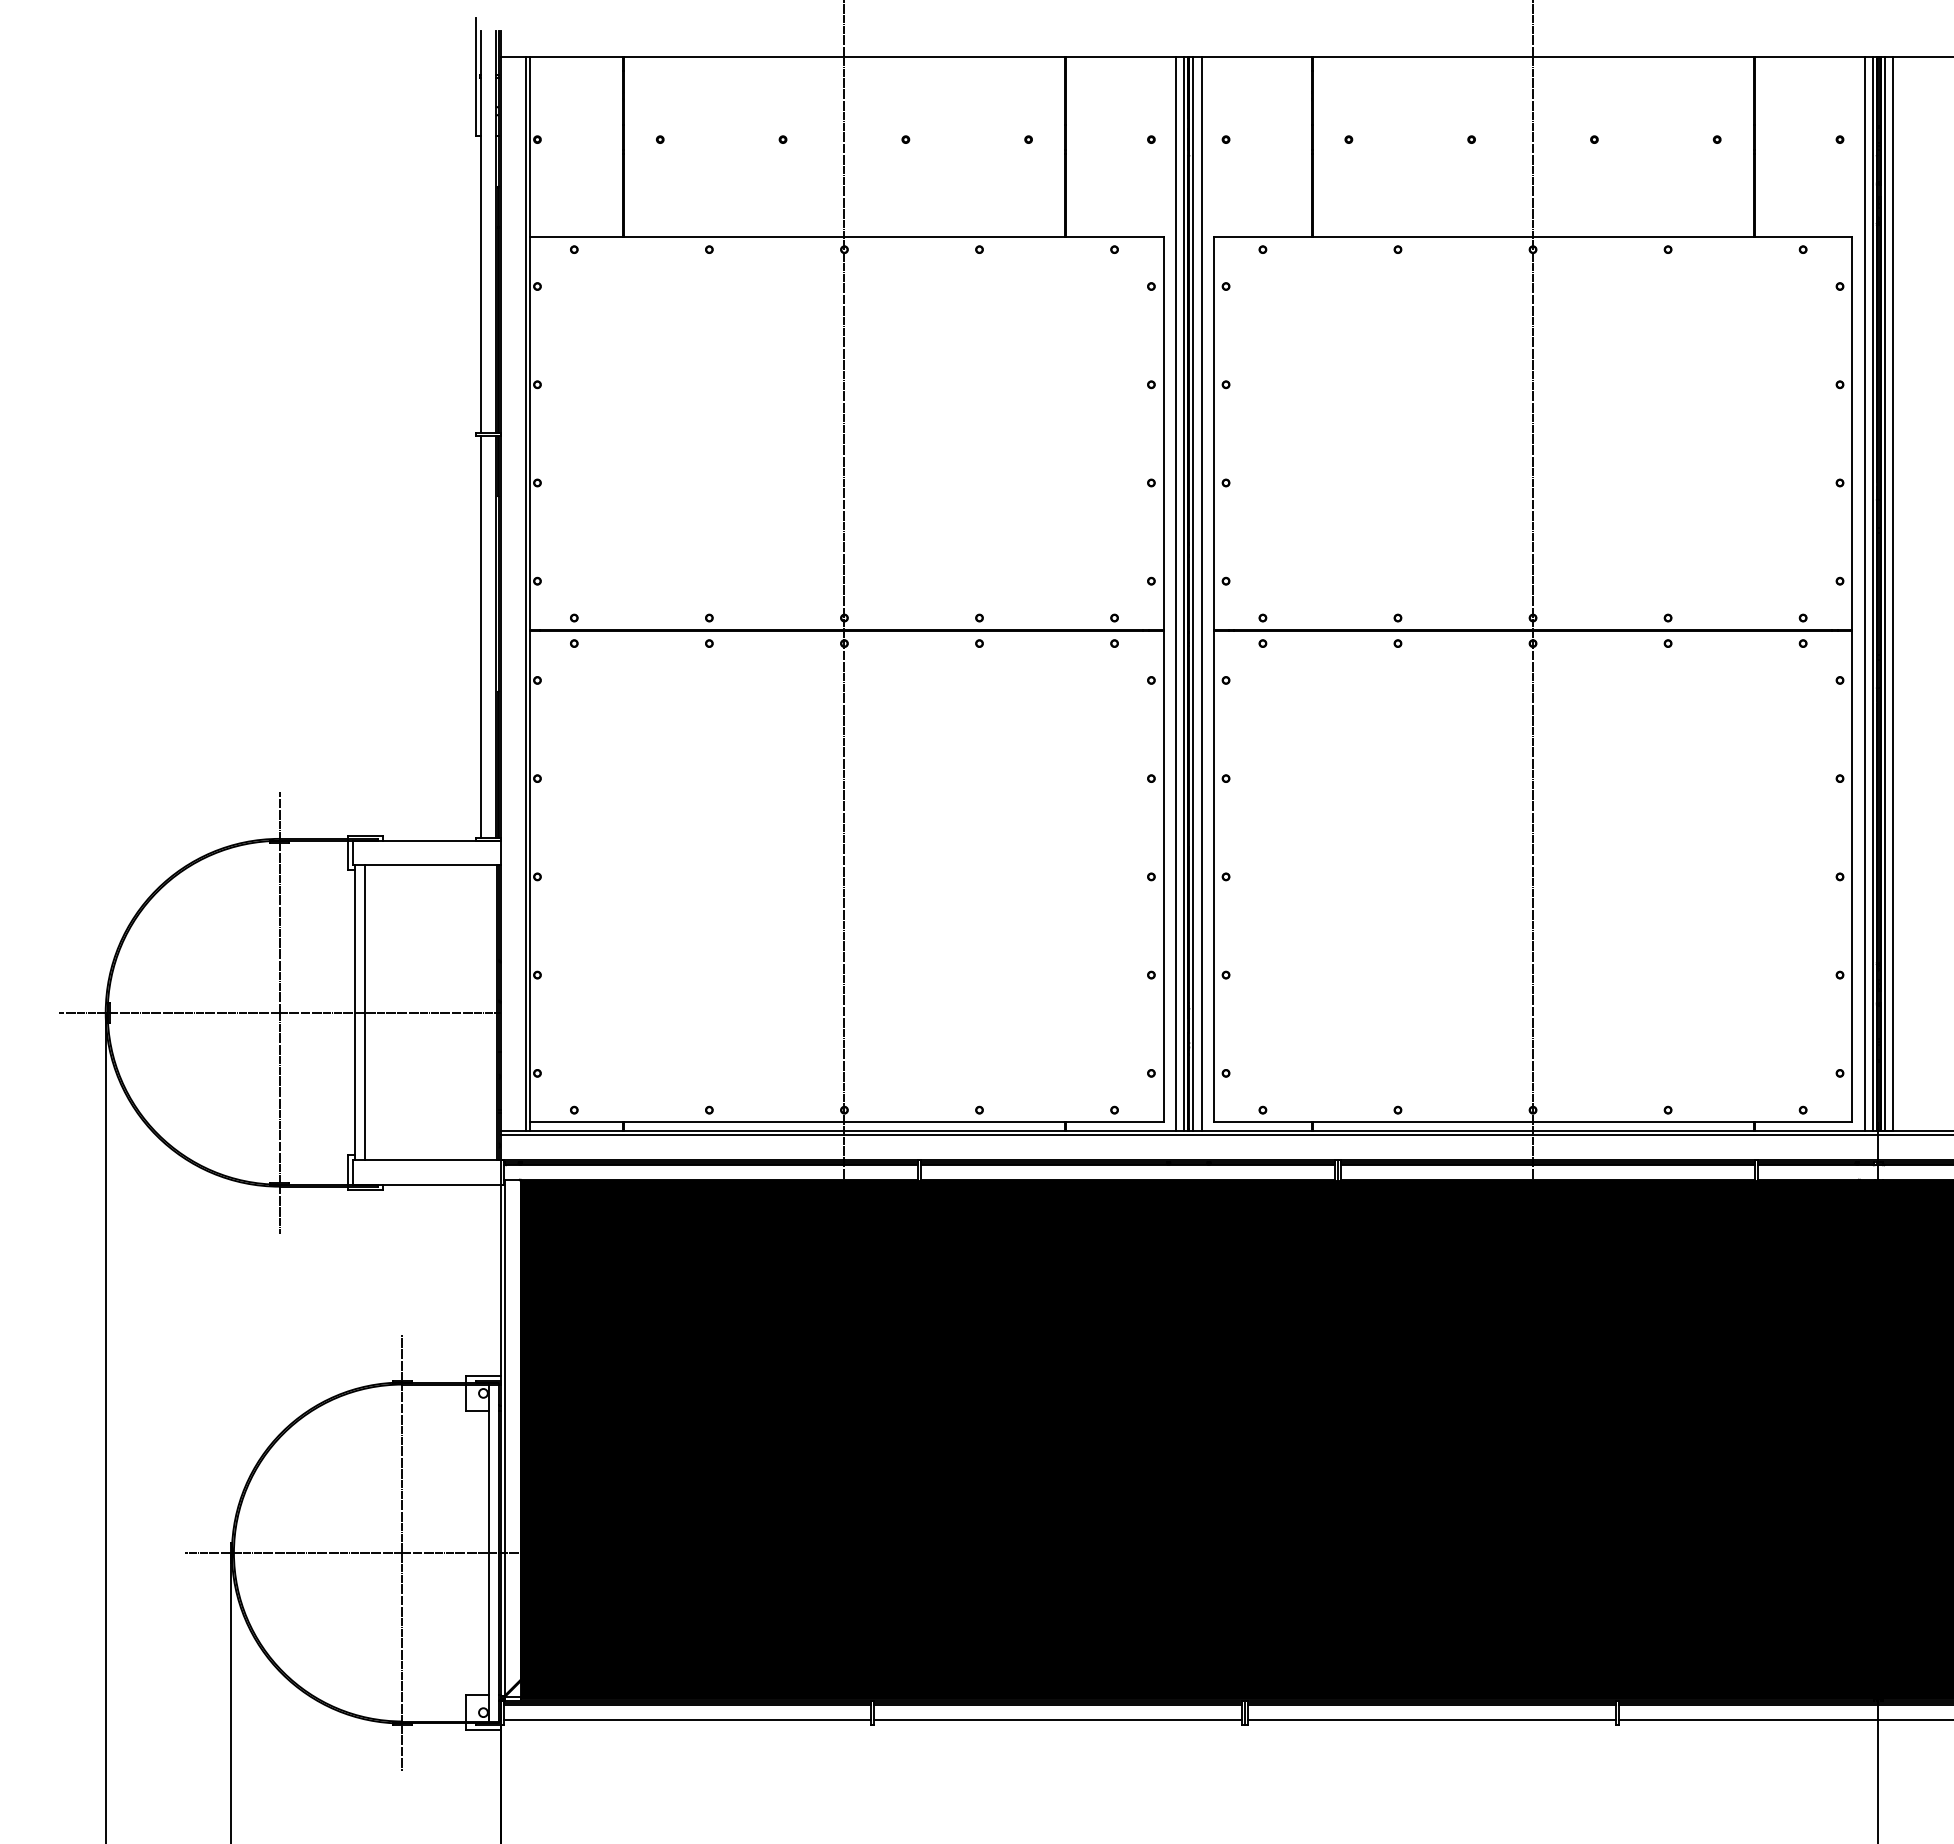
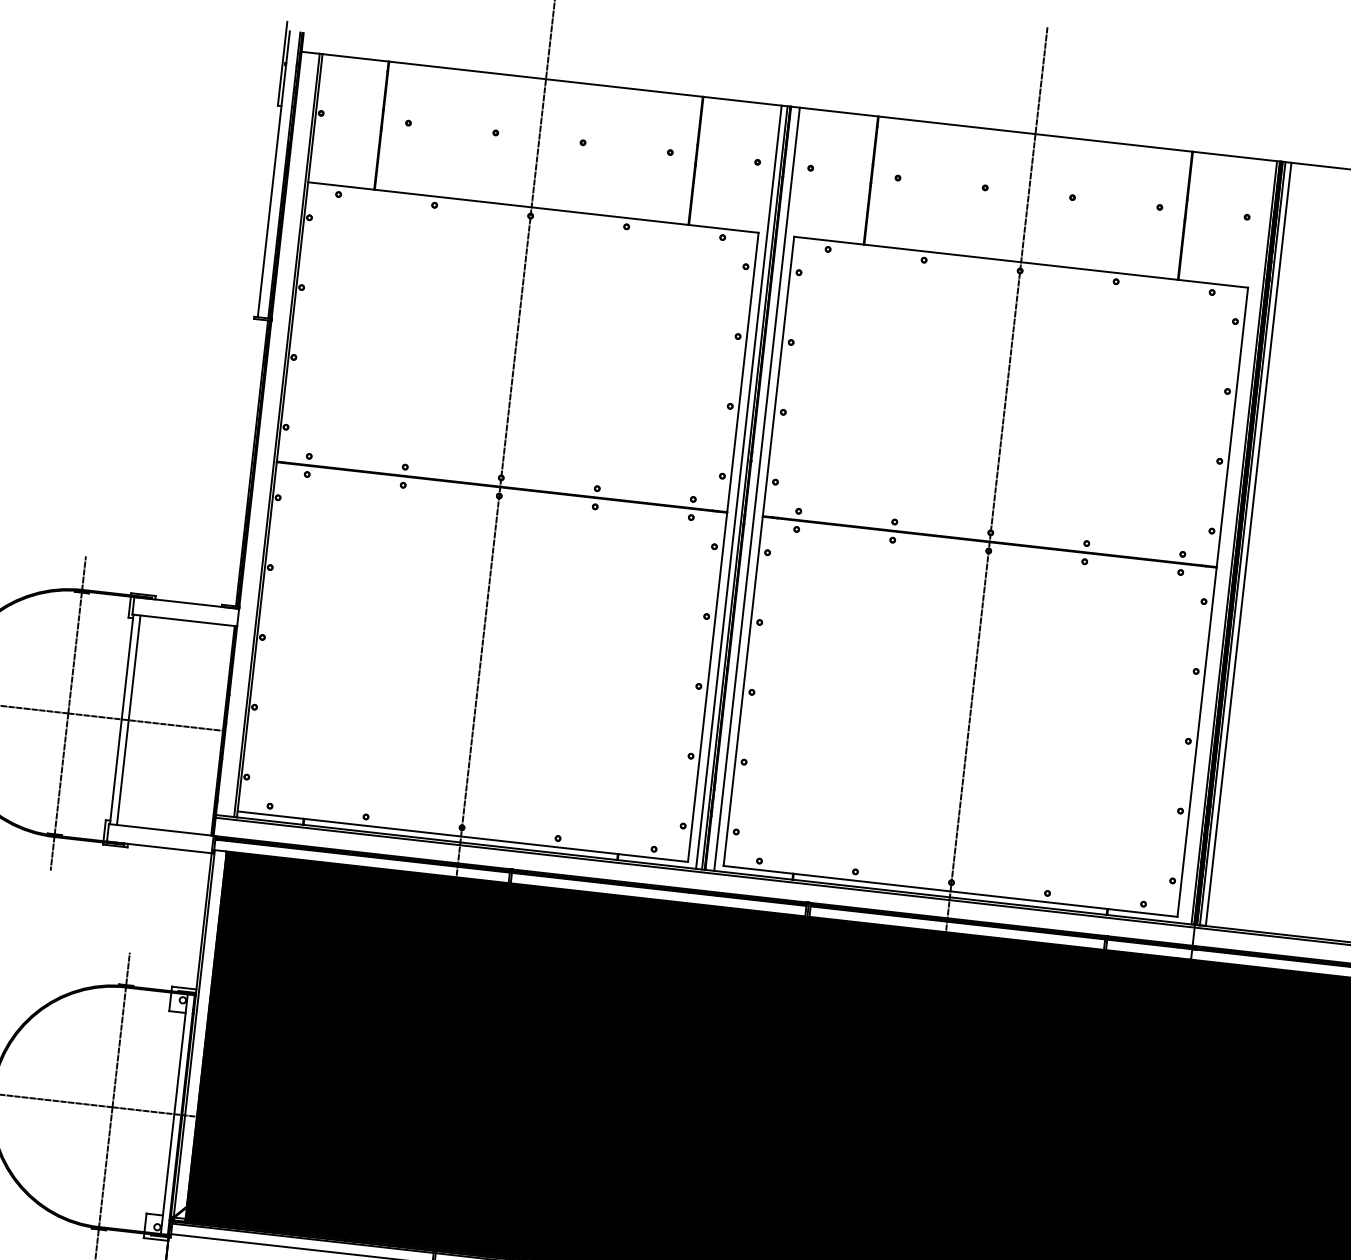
line: (1193, 593) -> (751, 488), removed
line: (1864, 593) -> (1228, 541), removed
line: (481, 636) -> (241, 462), removed

